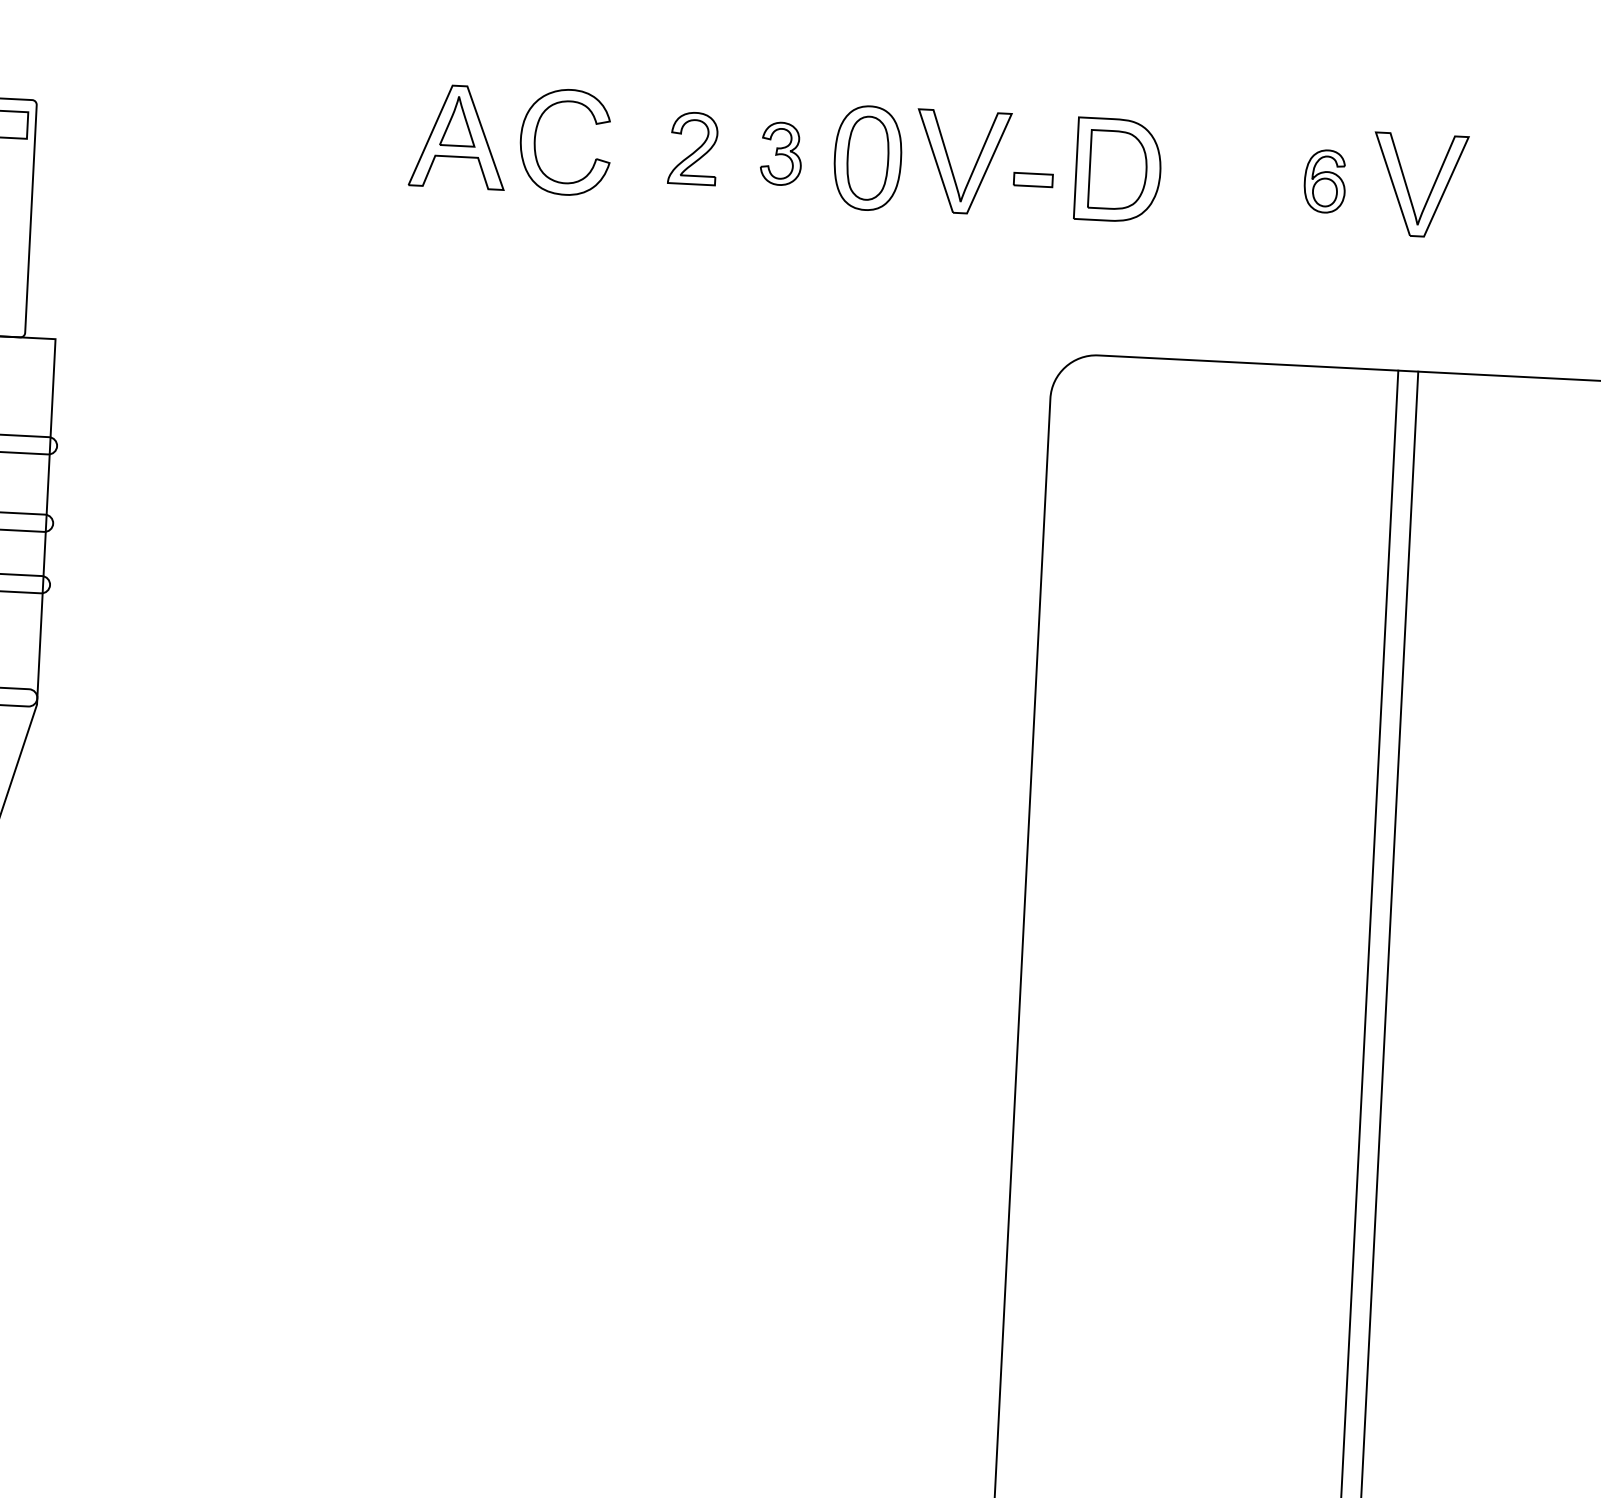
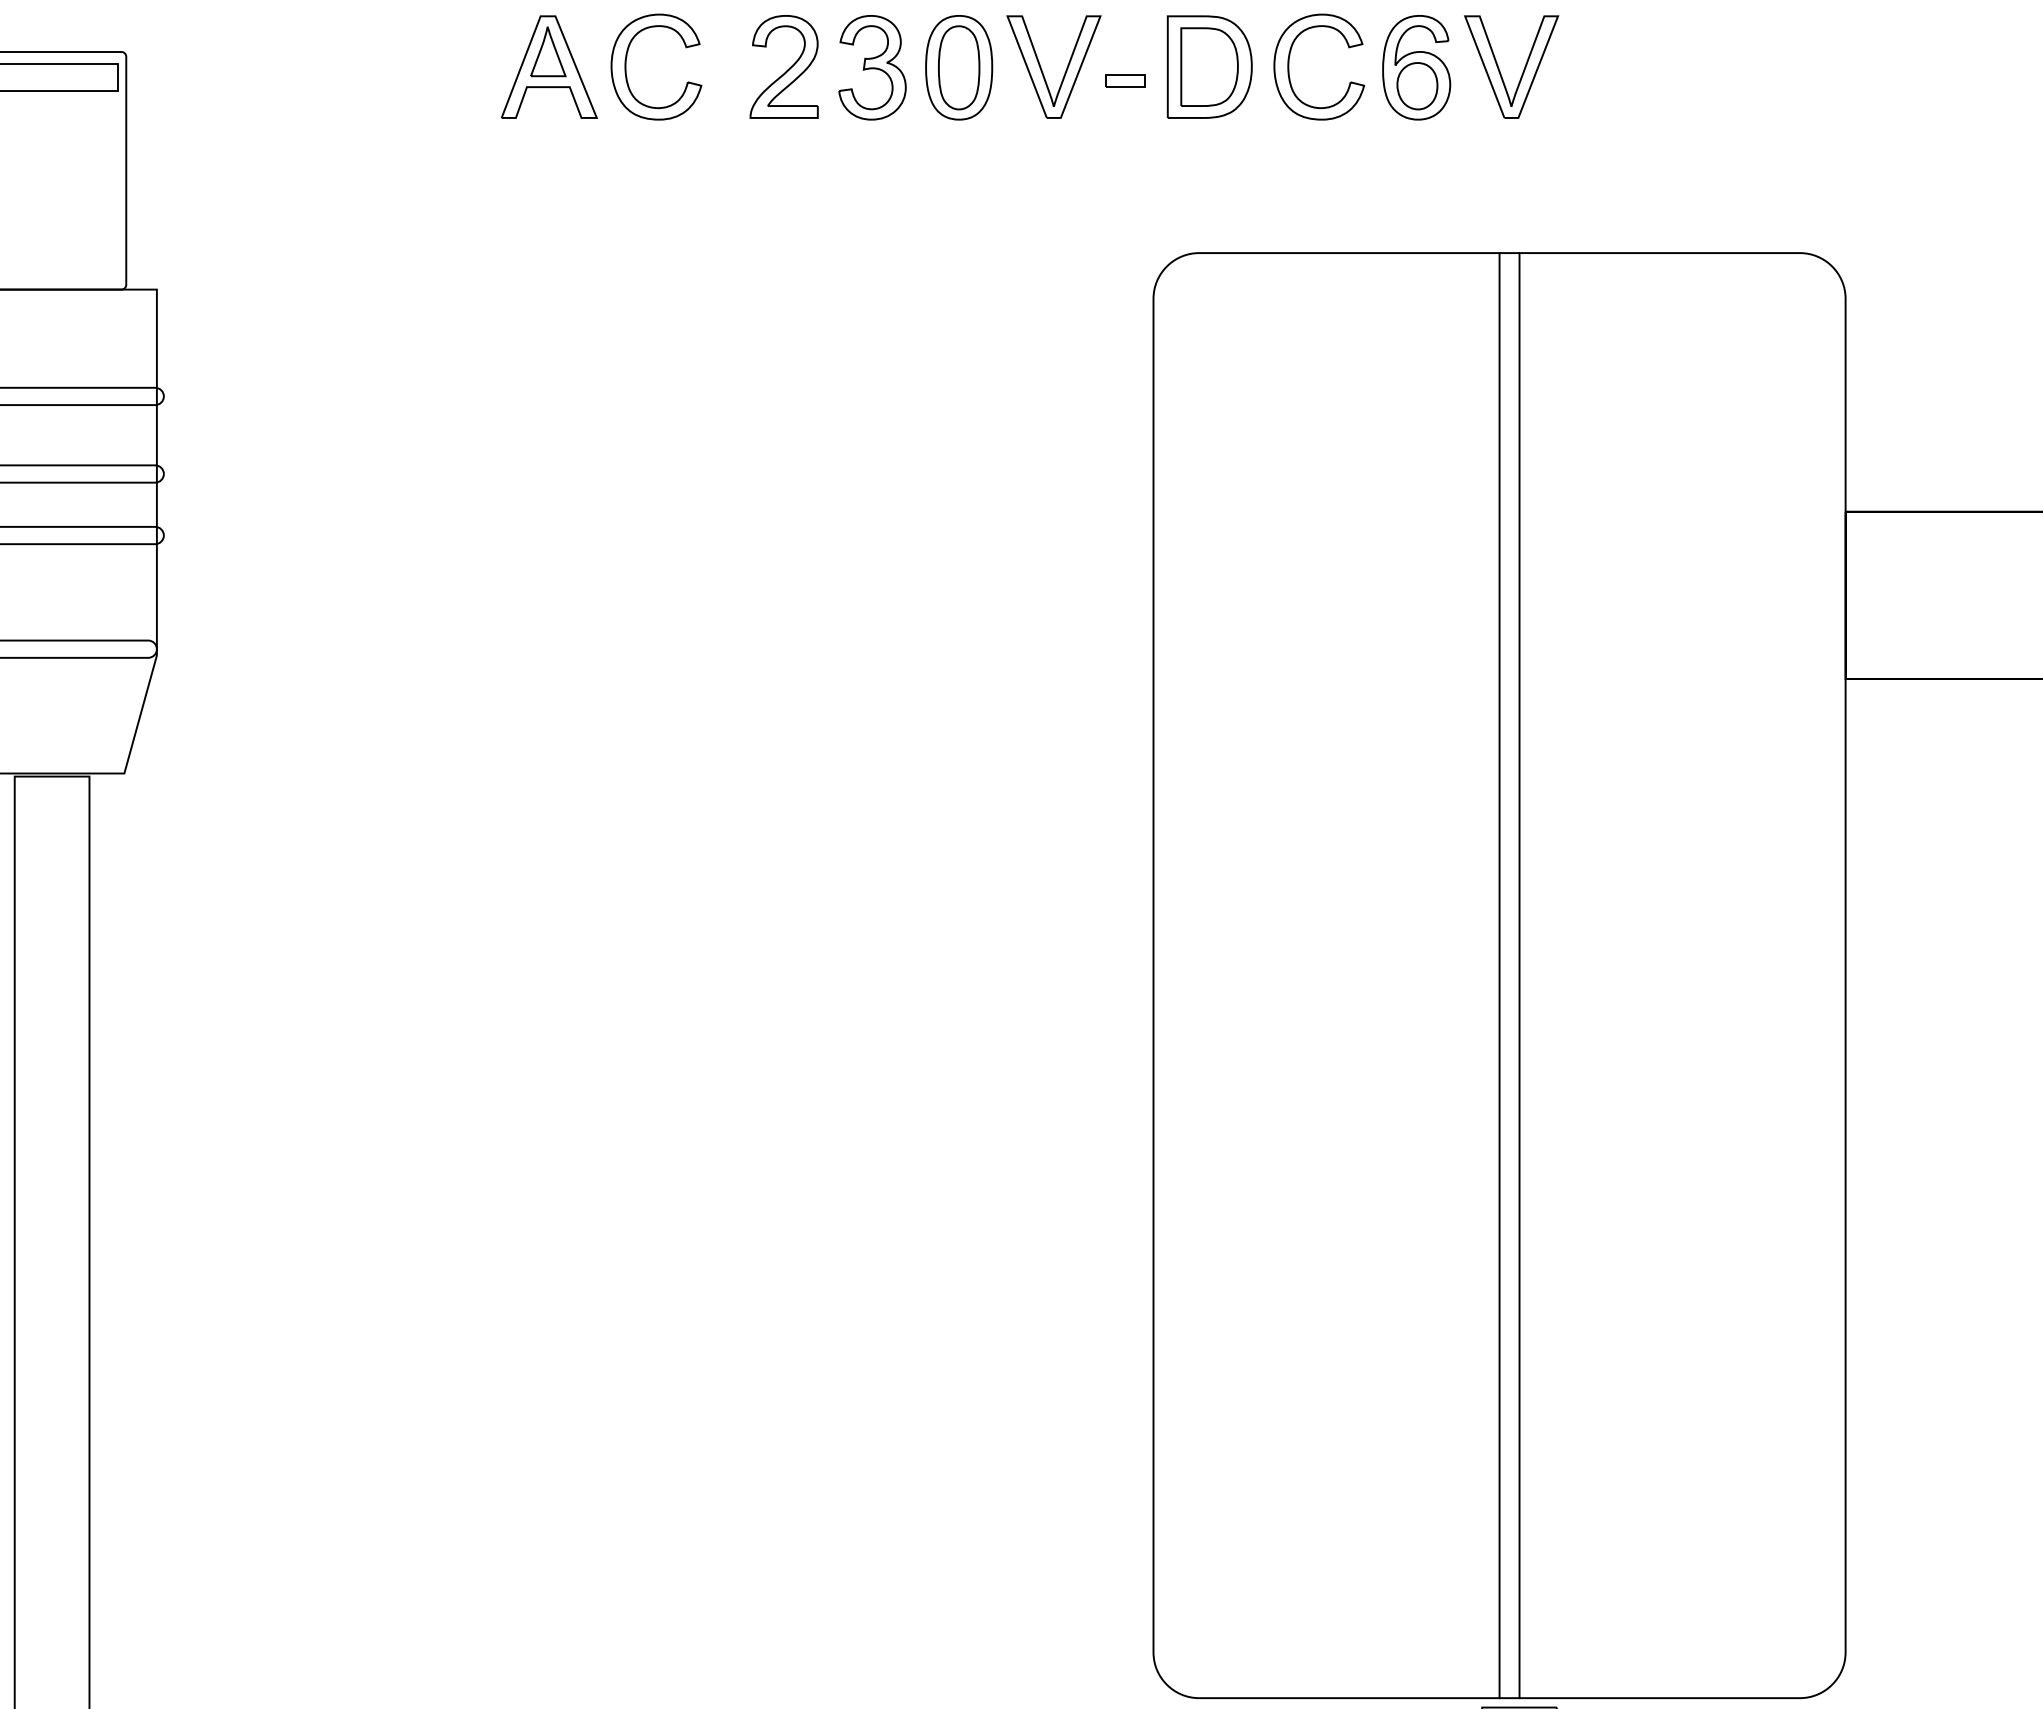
part: (692, 148) -> (783, 66), size x1.43
part: (781, 153) -> (872, 67), size x1.67
part: (1197, 173) -> (1289, 66), added
part: (1324, 181) -> (1416, 67), size x1.67

